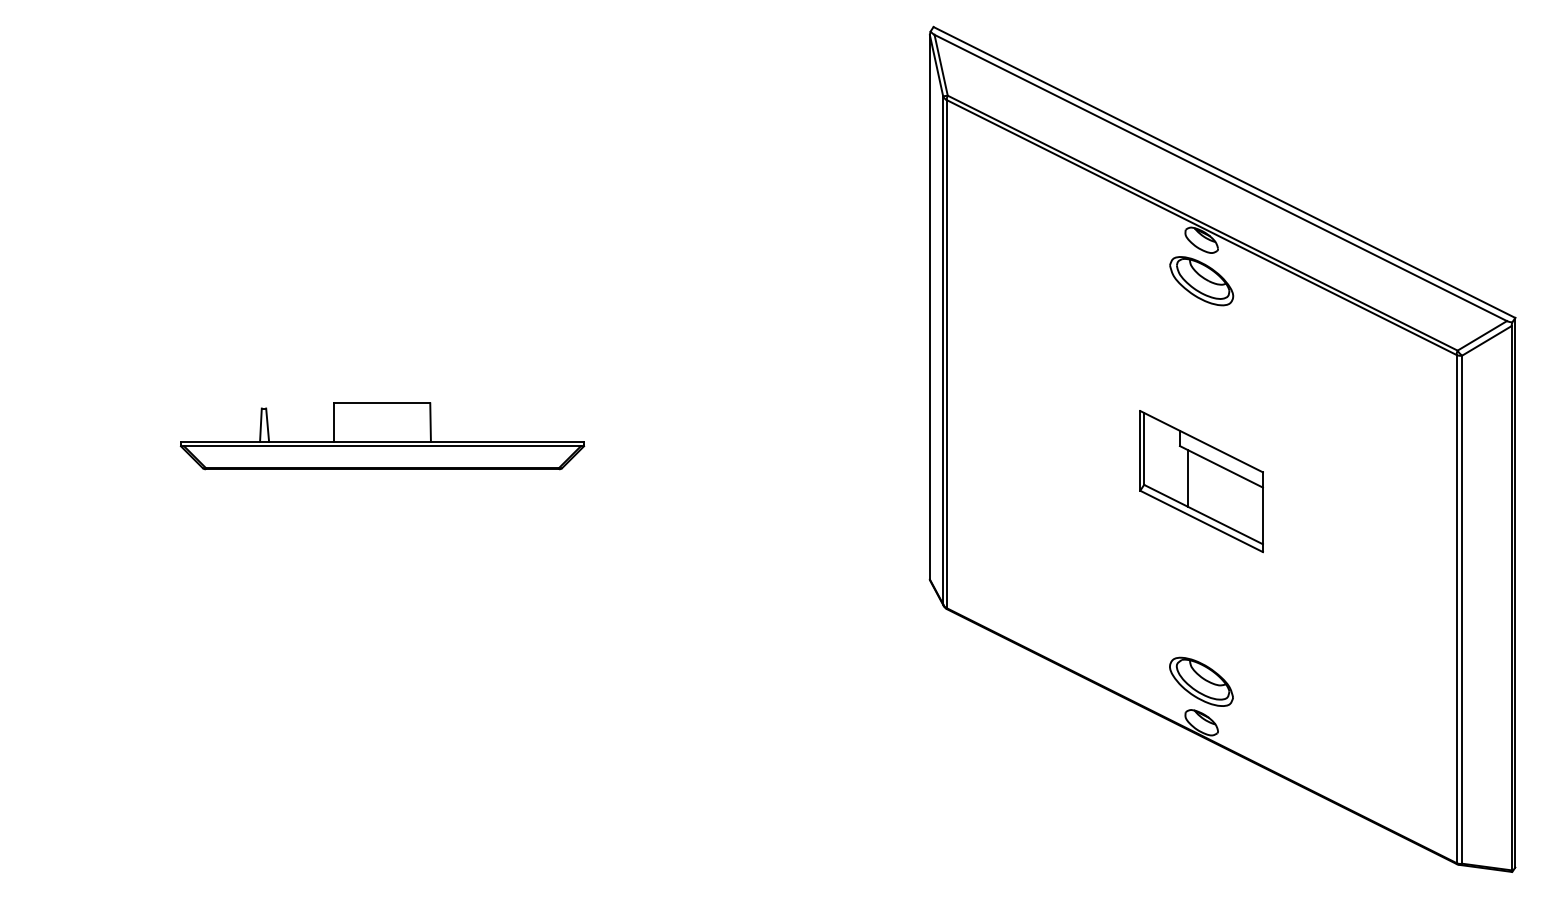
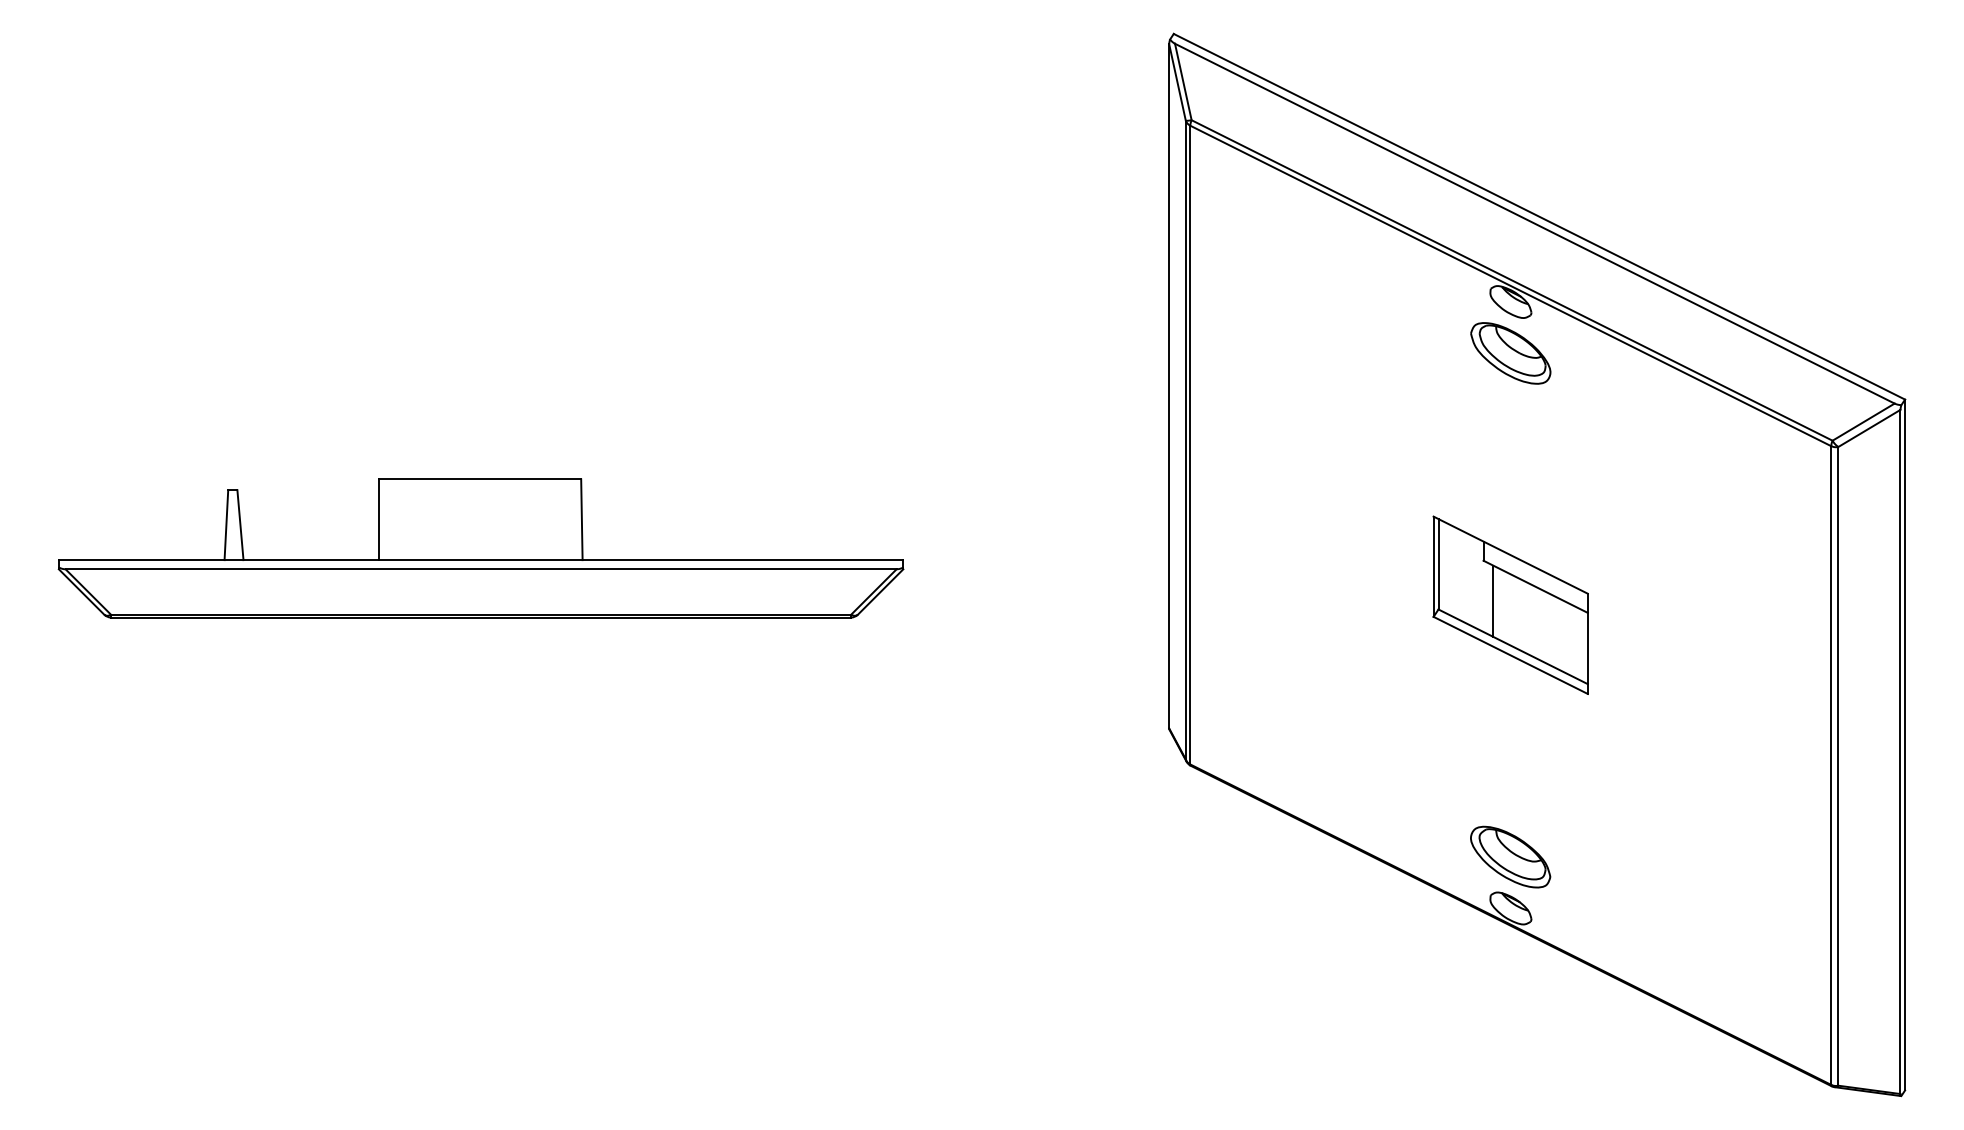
part: (382, 436) -> (480, 548), size x1.67

